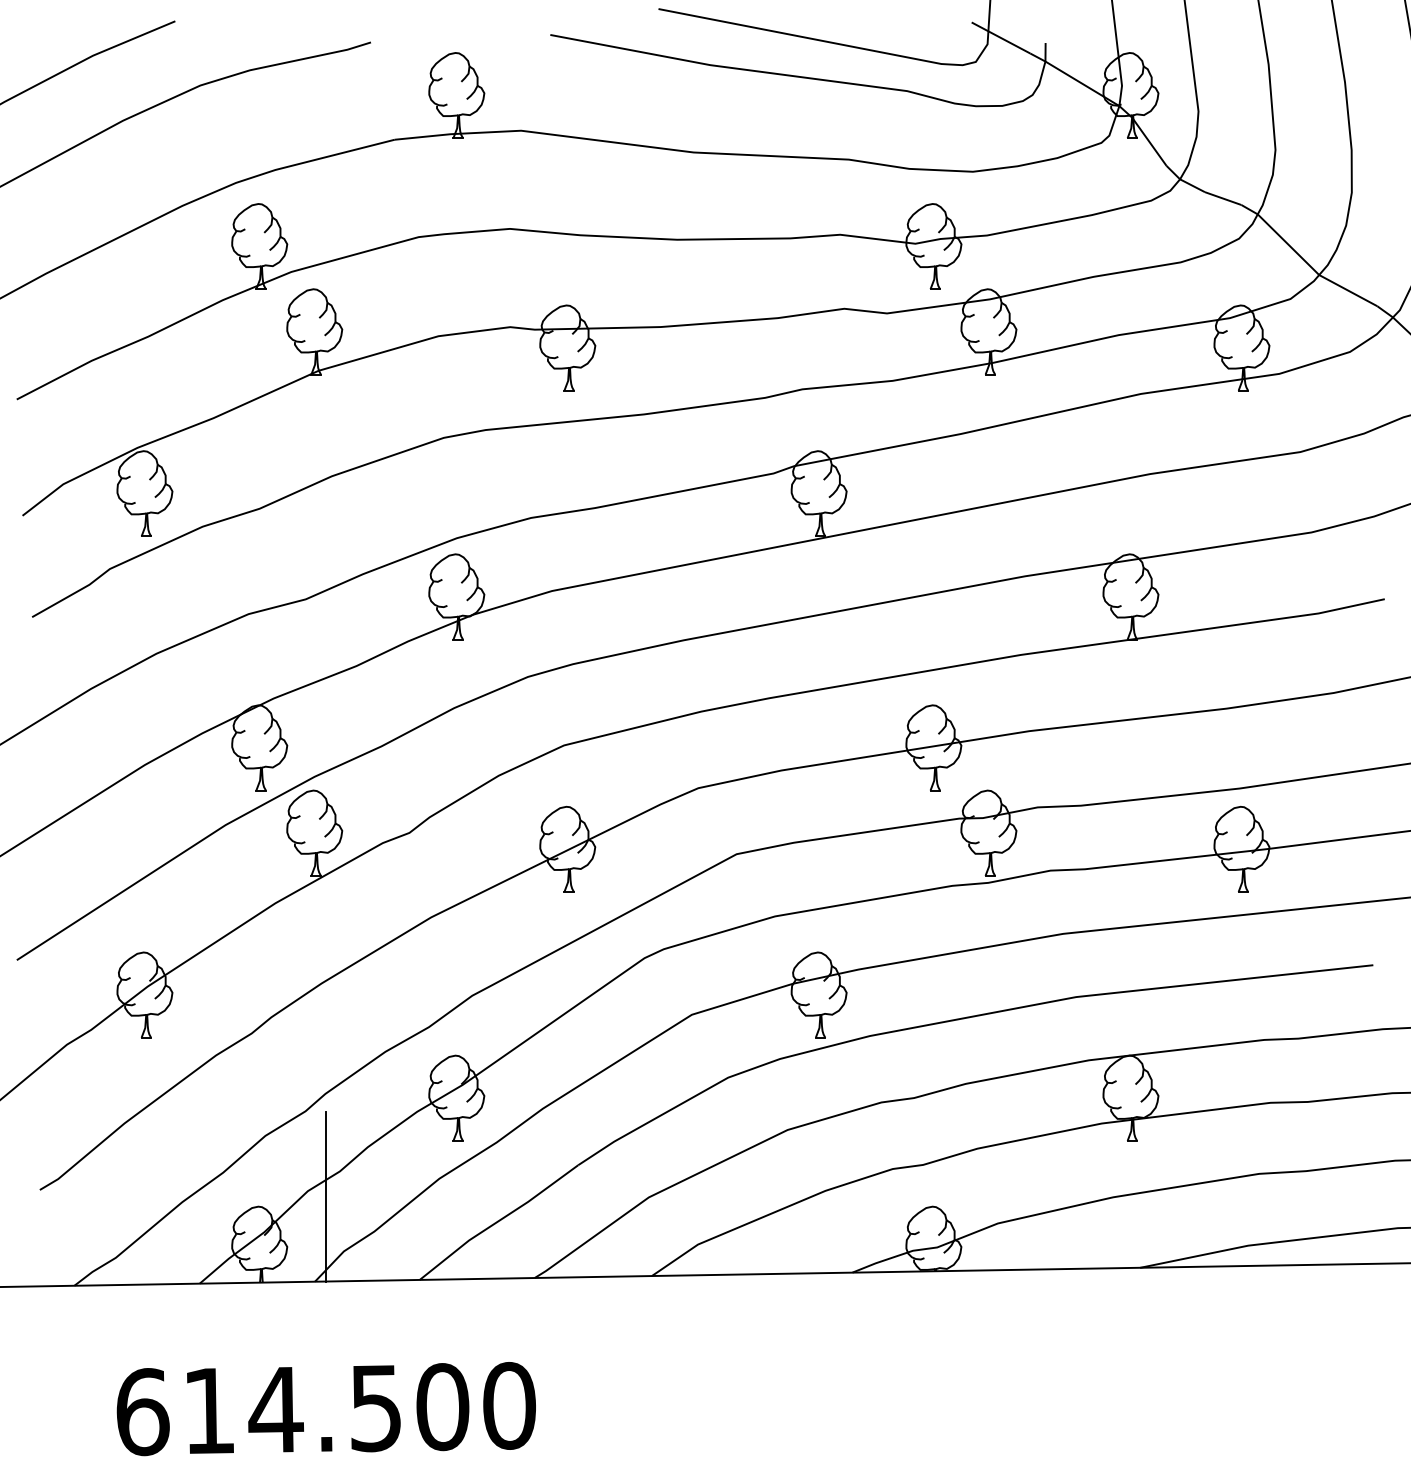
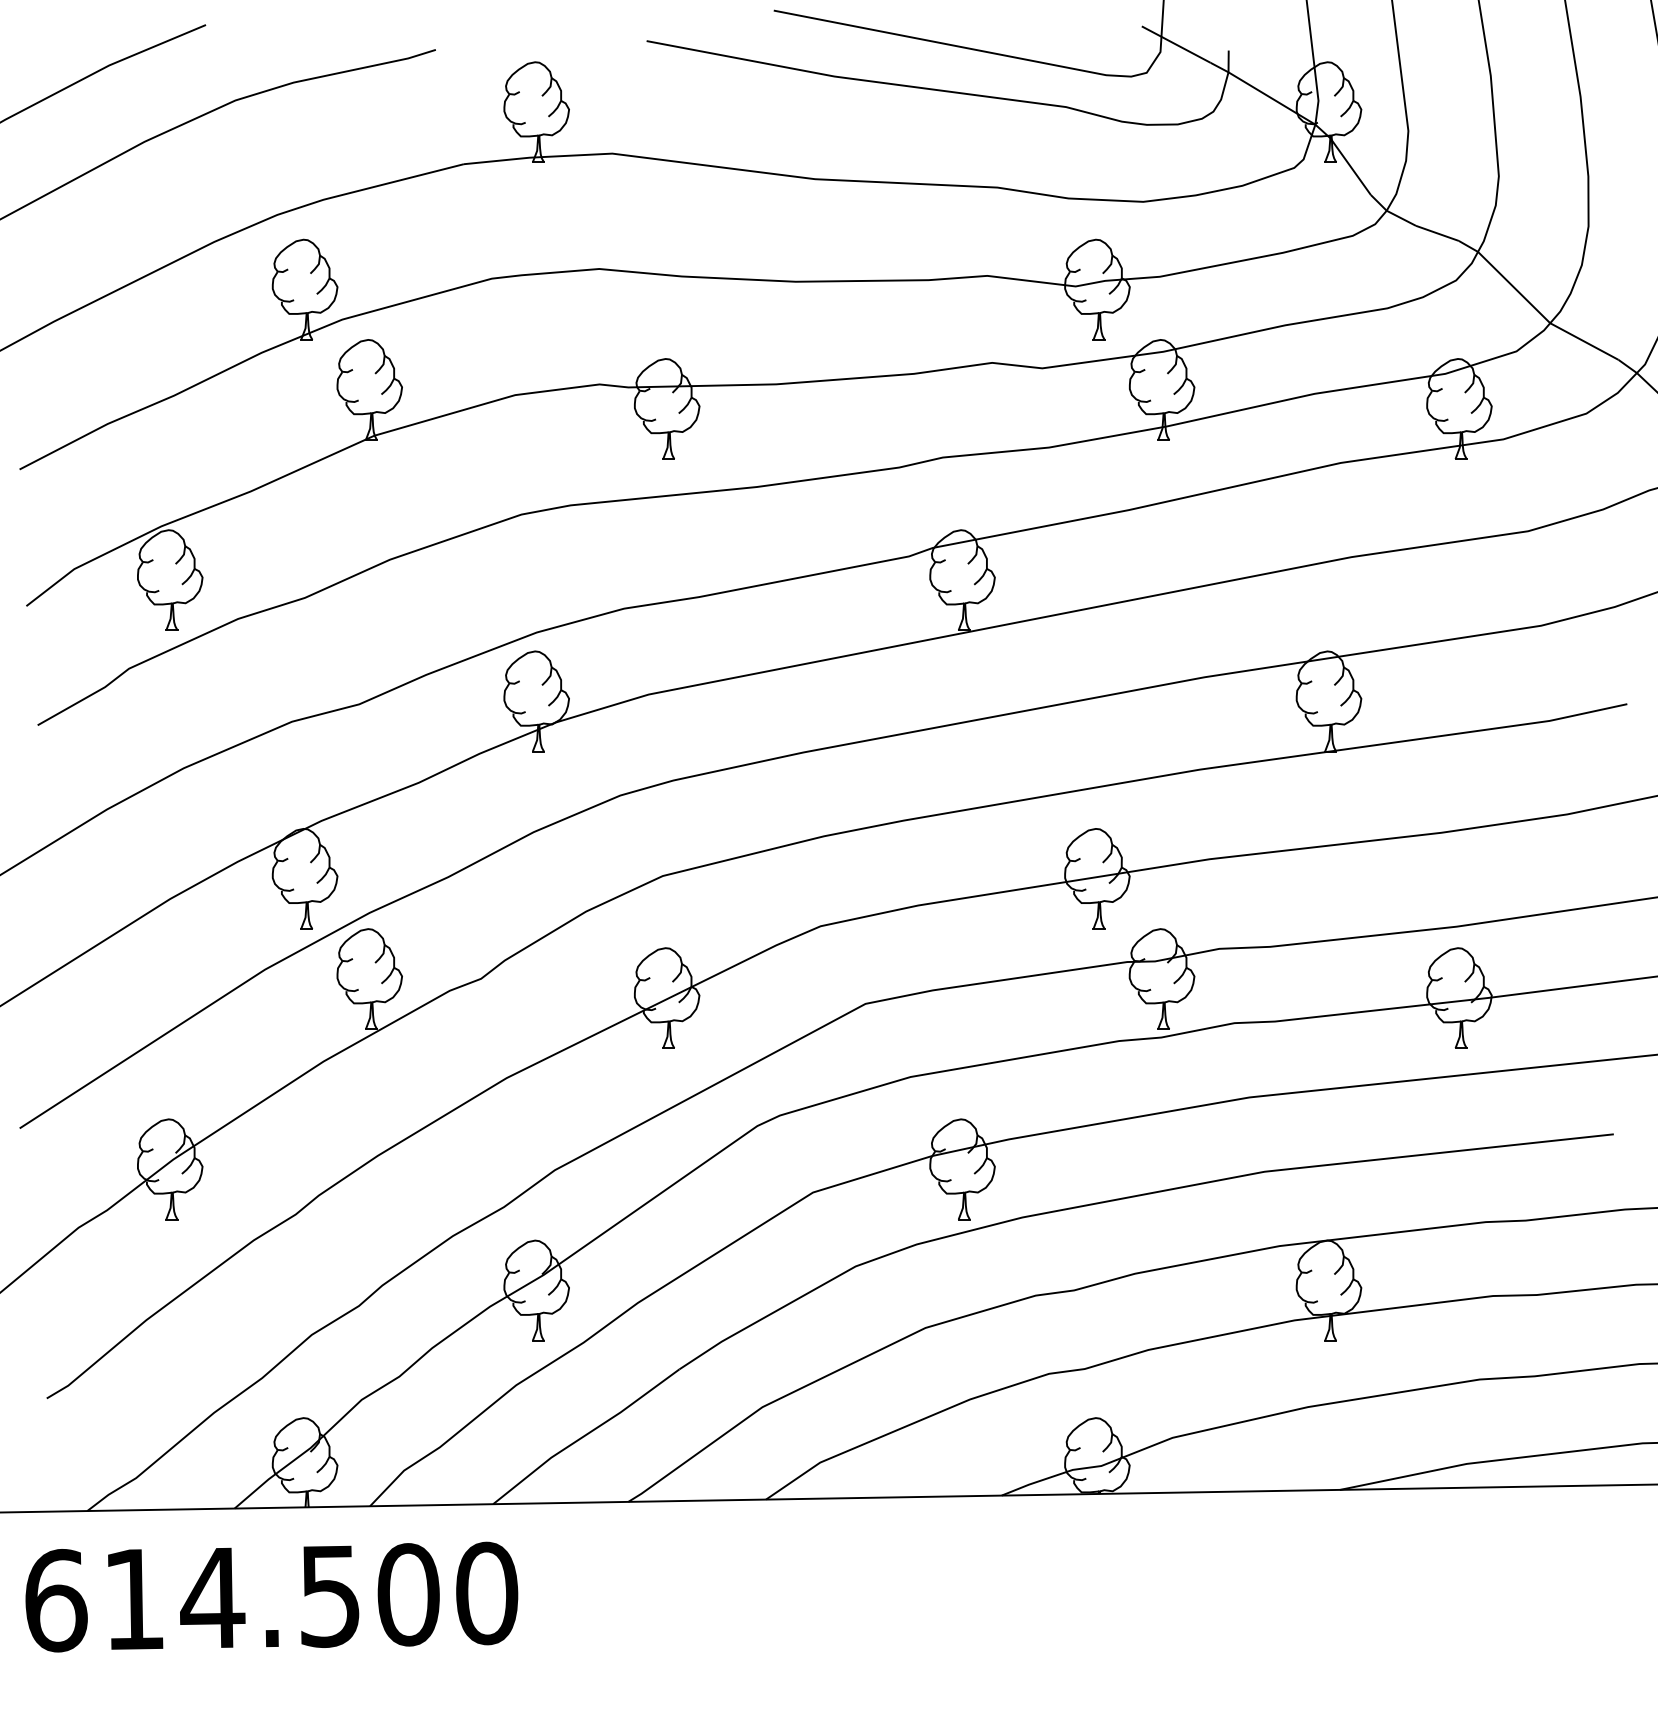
line: (325, 1196) -> (382, 1406), removed
text: (325, 1409) -> (270, 1597), moved

